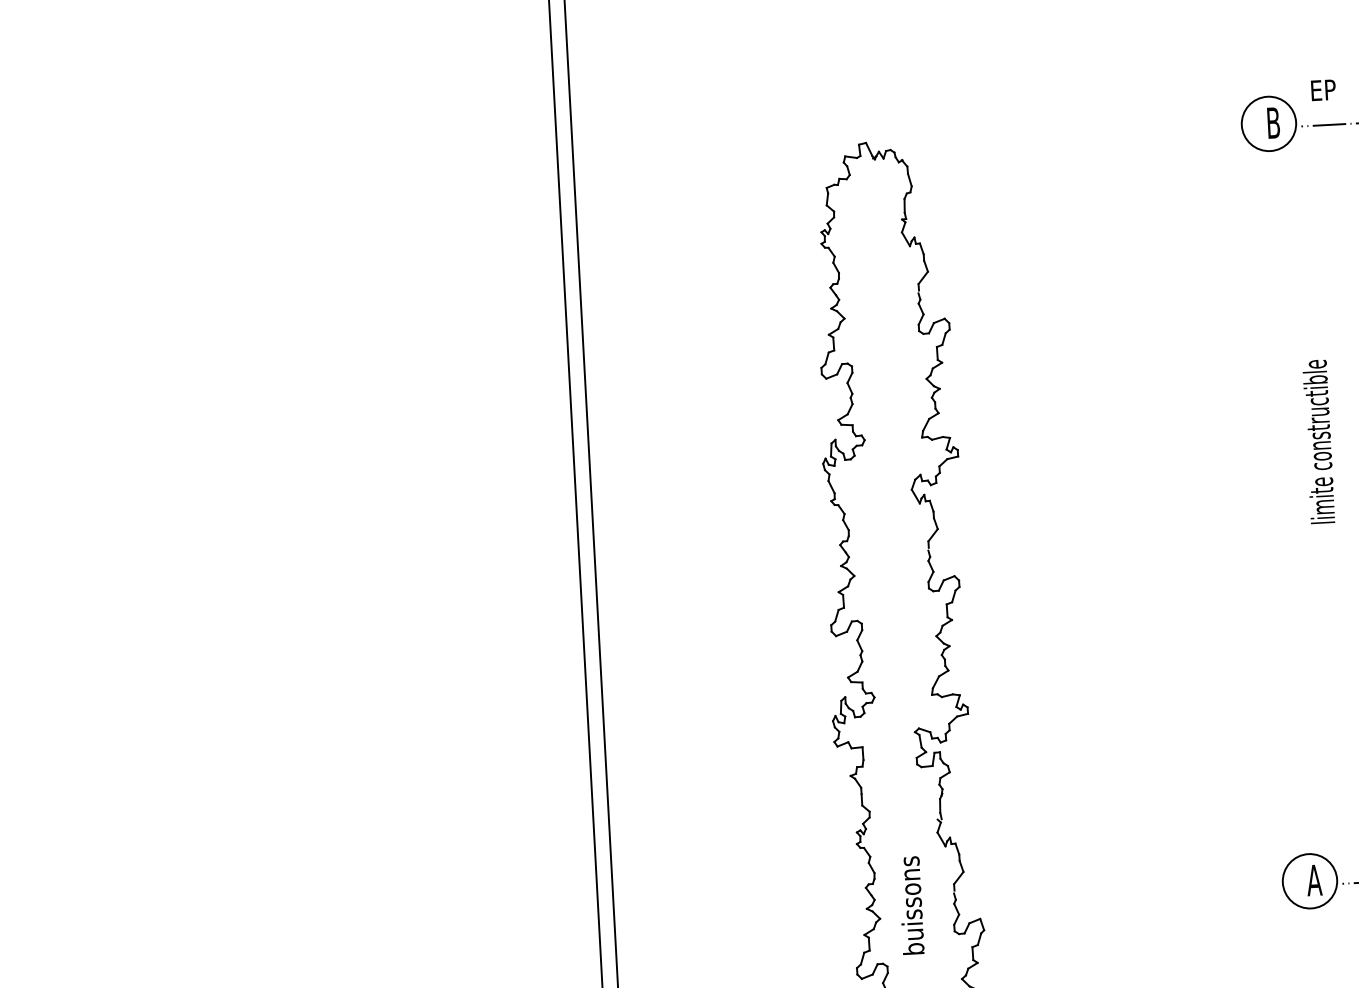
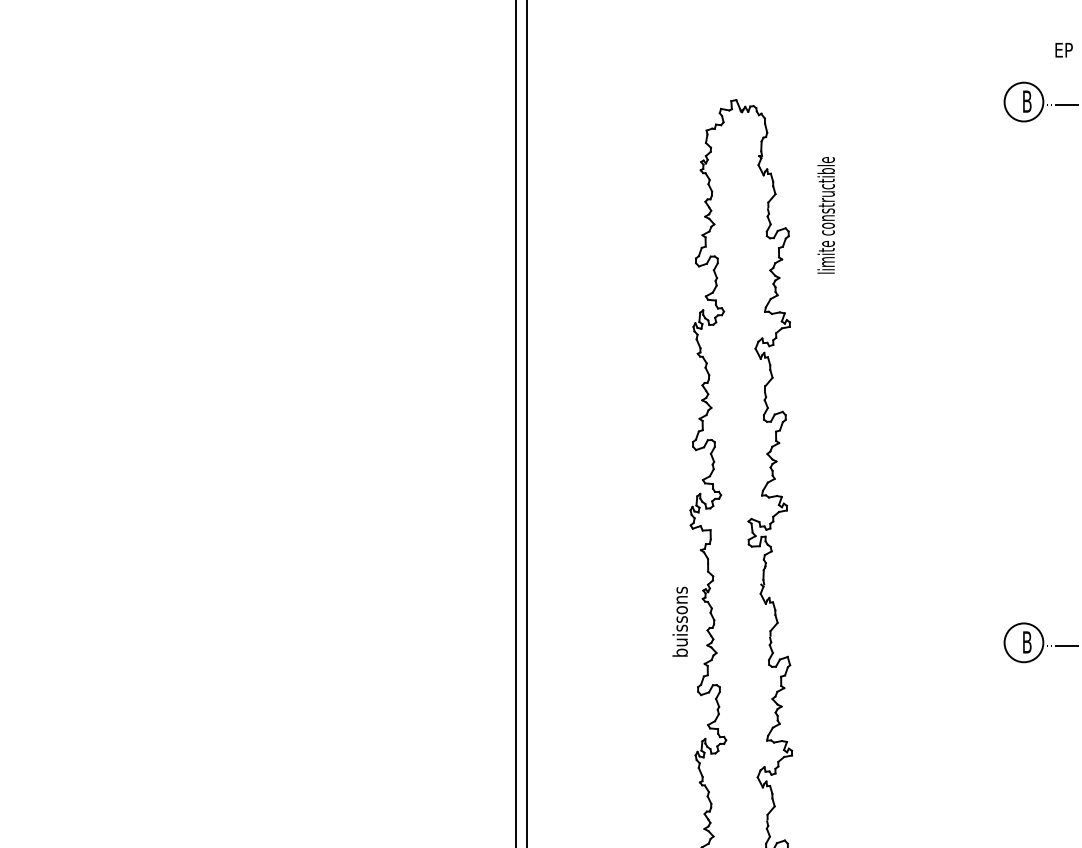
text: (1322, 90) -> (1063, 50), moved
text: (1317, 442) -> (825, 215), moved
text: (1313, 880) -> (1026, 642), A -> B
text: (910, 905) -> (679, 621), moved

